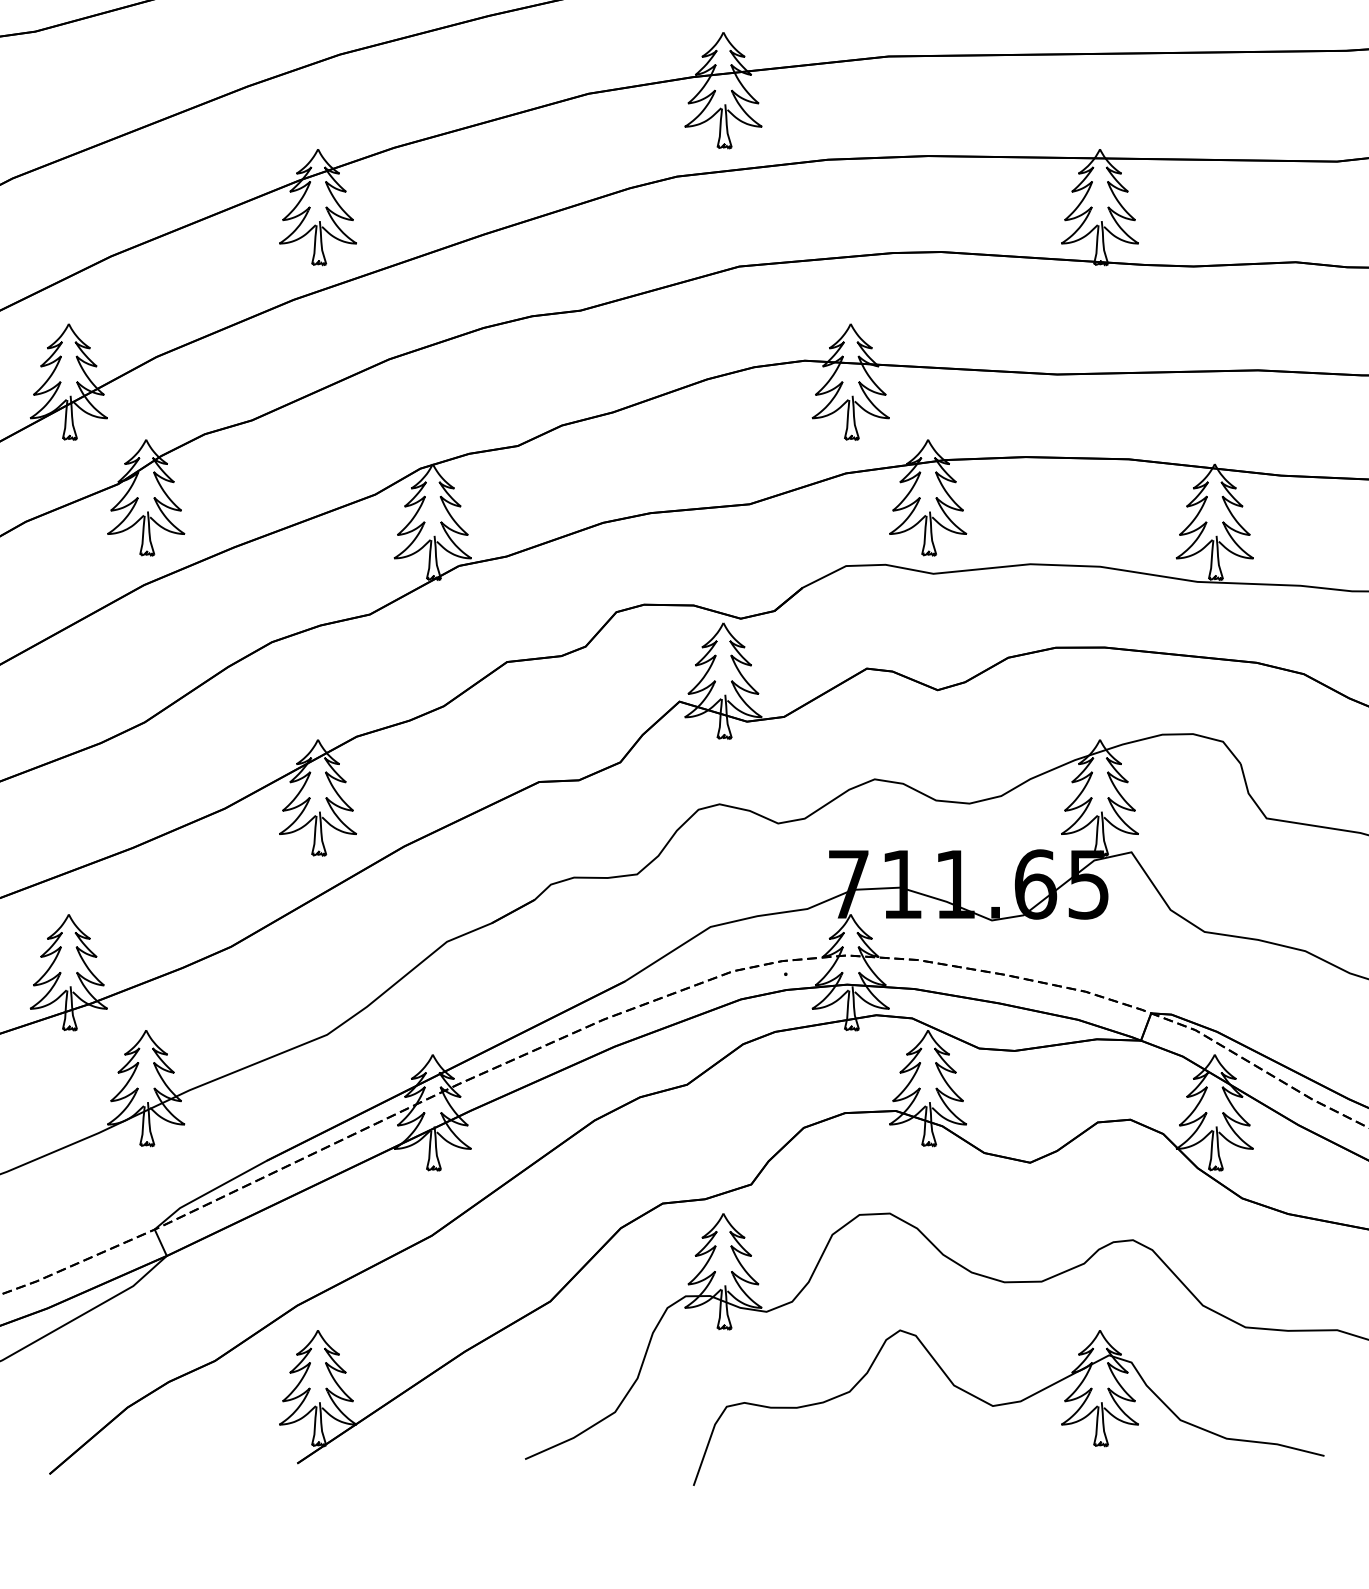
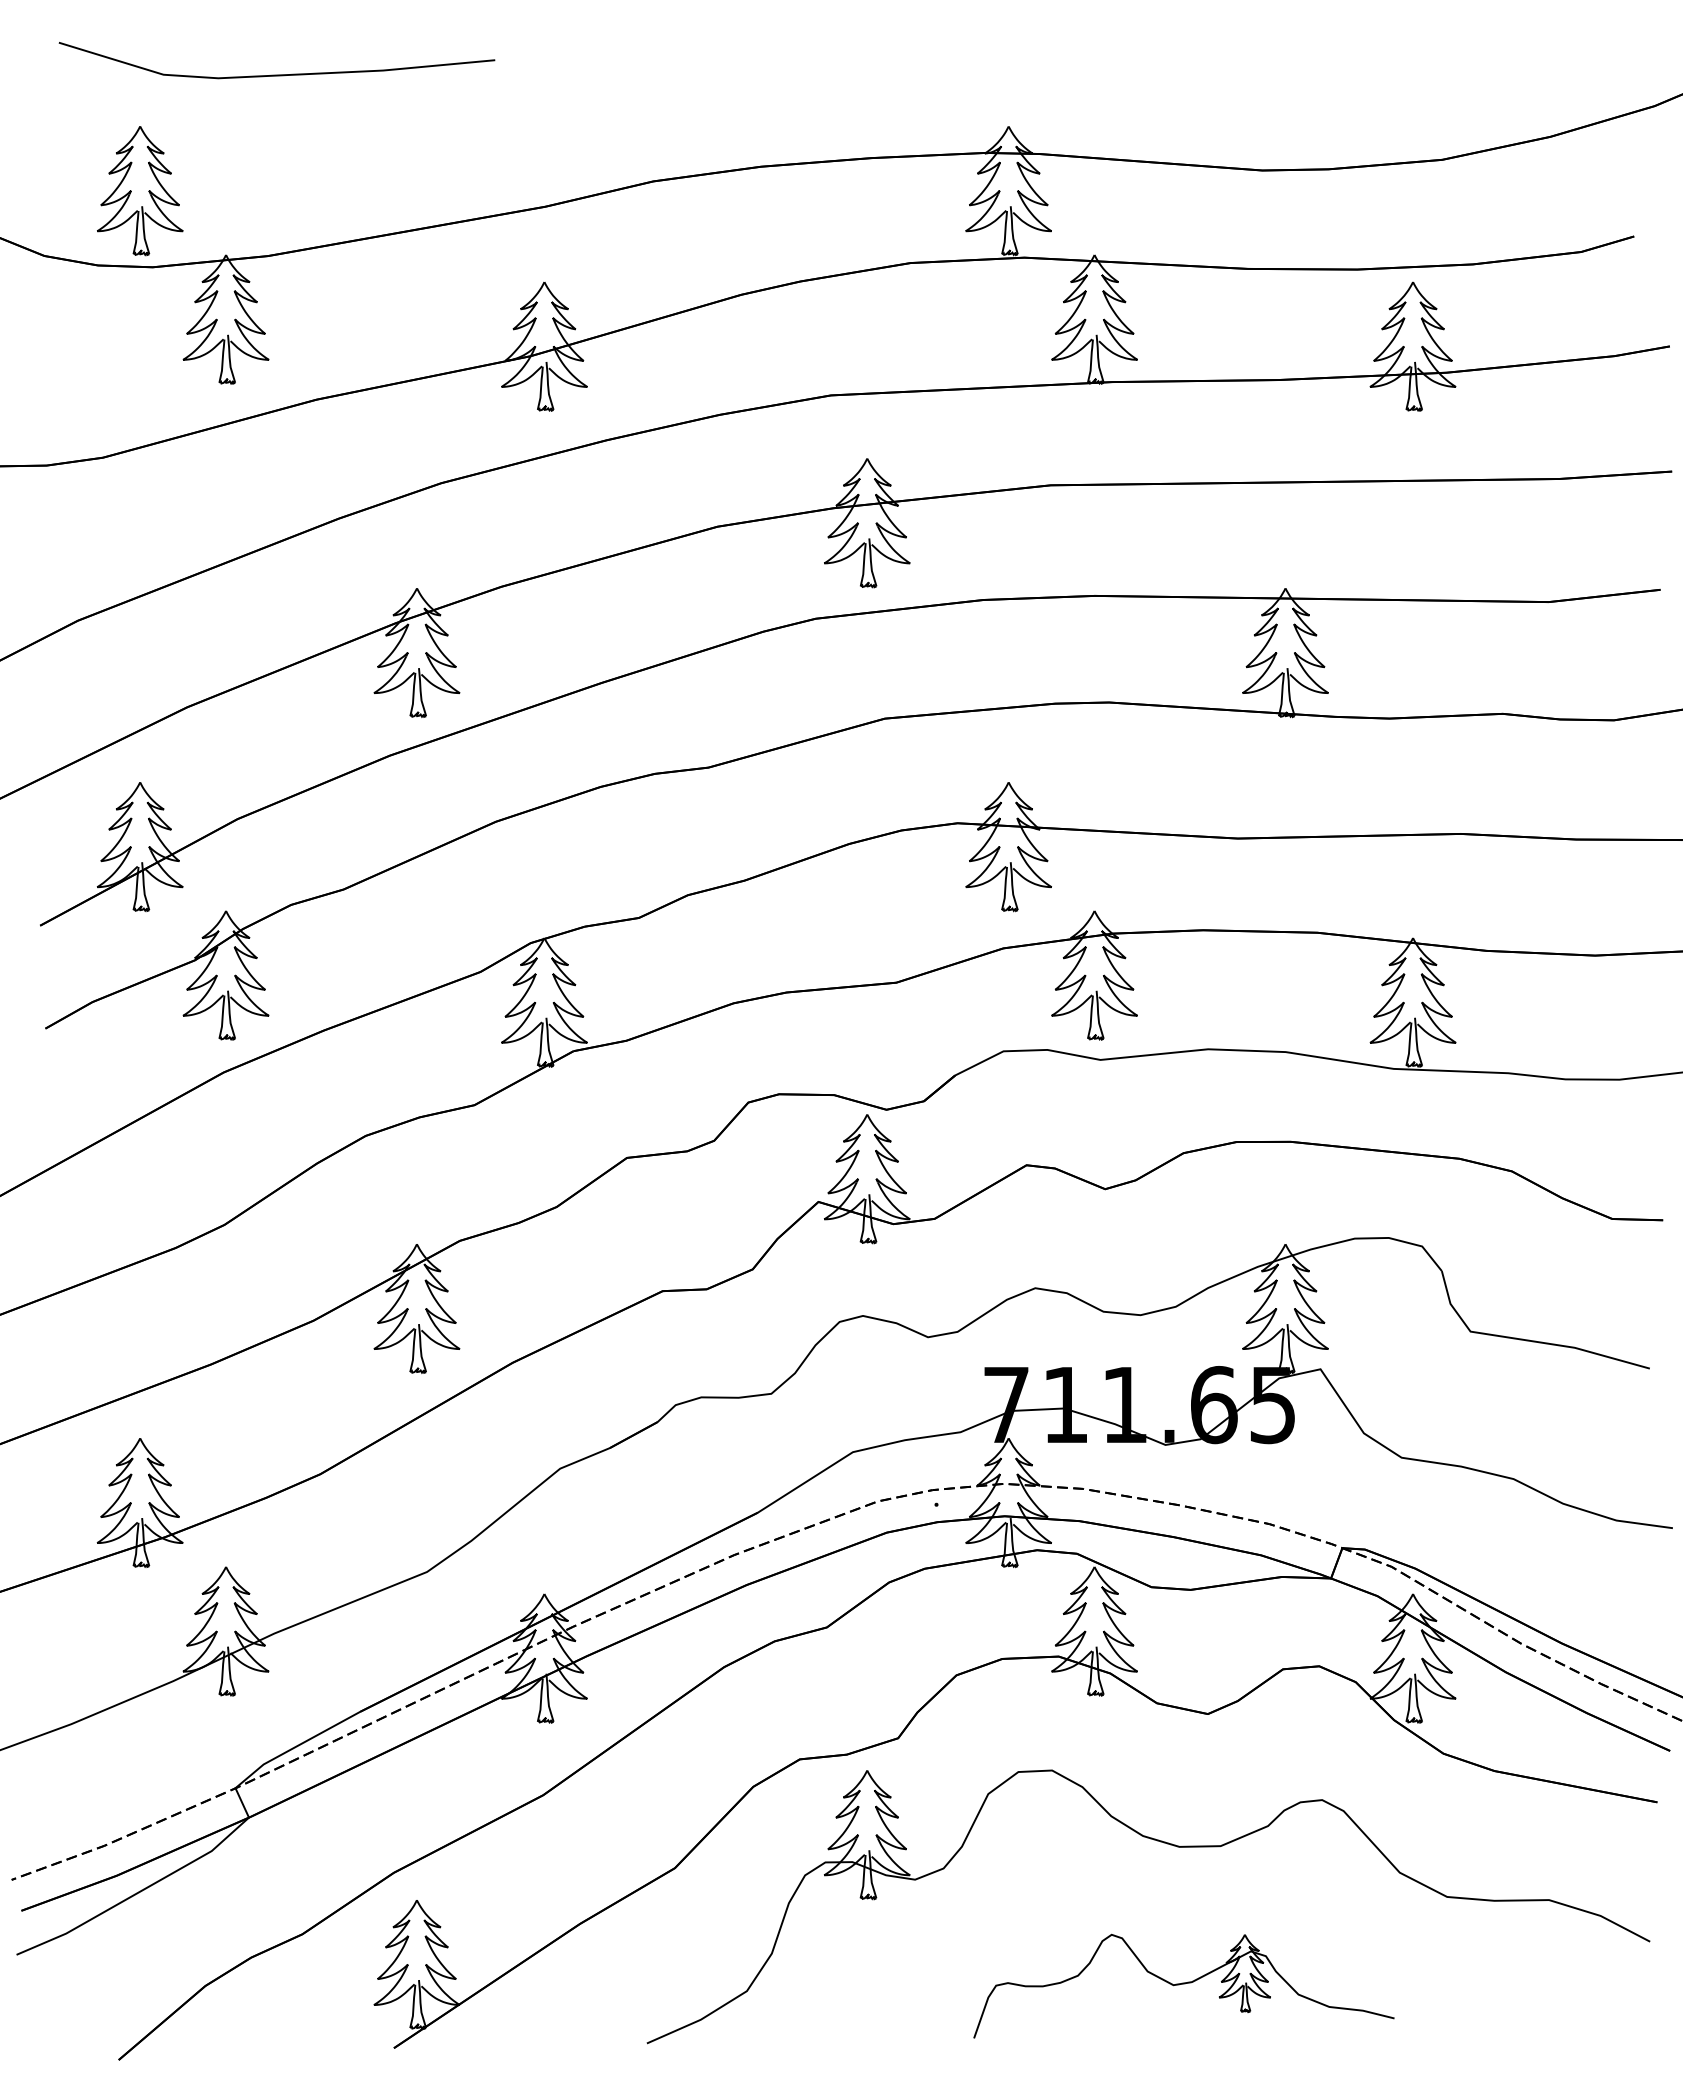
part: (1008, 1408) -> (1183, 1986), size x0.6

